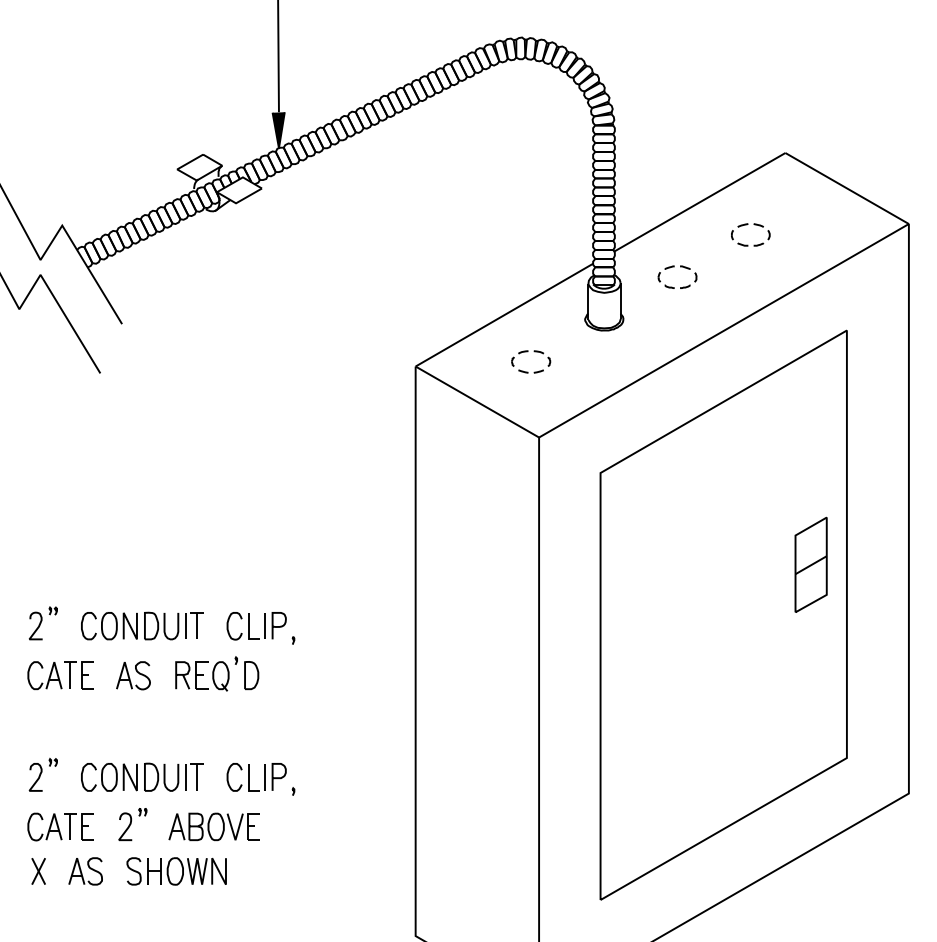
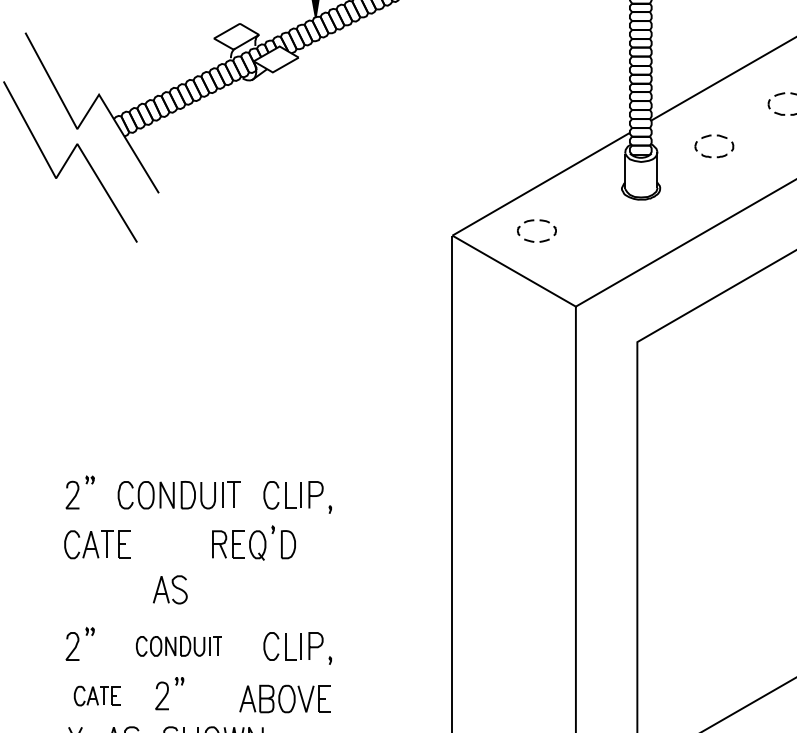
part: (534, 352) -> (540, 221), moved
part: (133, 675) -> (170, 589), moved
part: (142, 776) -> (179, 645), size x0.7
part: (60, 826) -> (97, 695), size x0.7
part: (213, 826) -> (284, 698), moved

